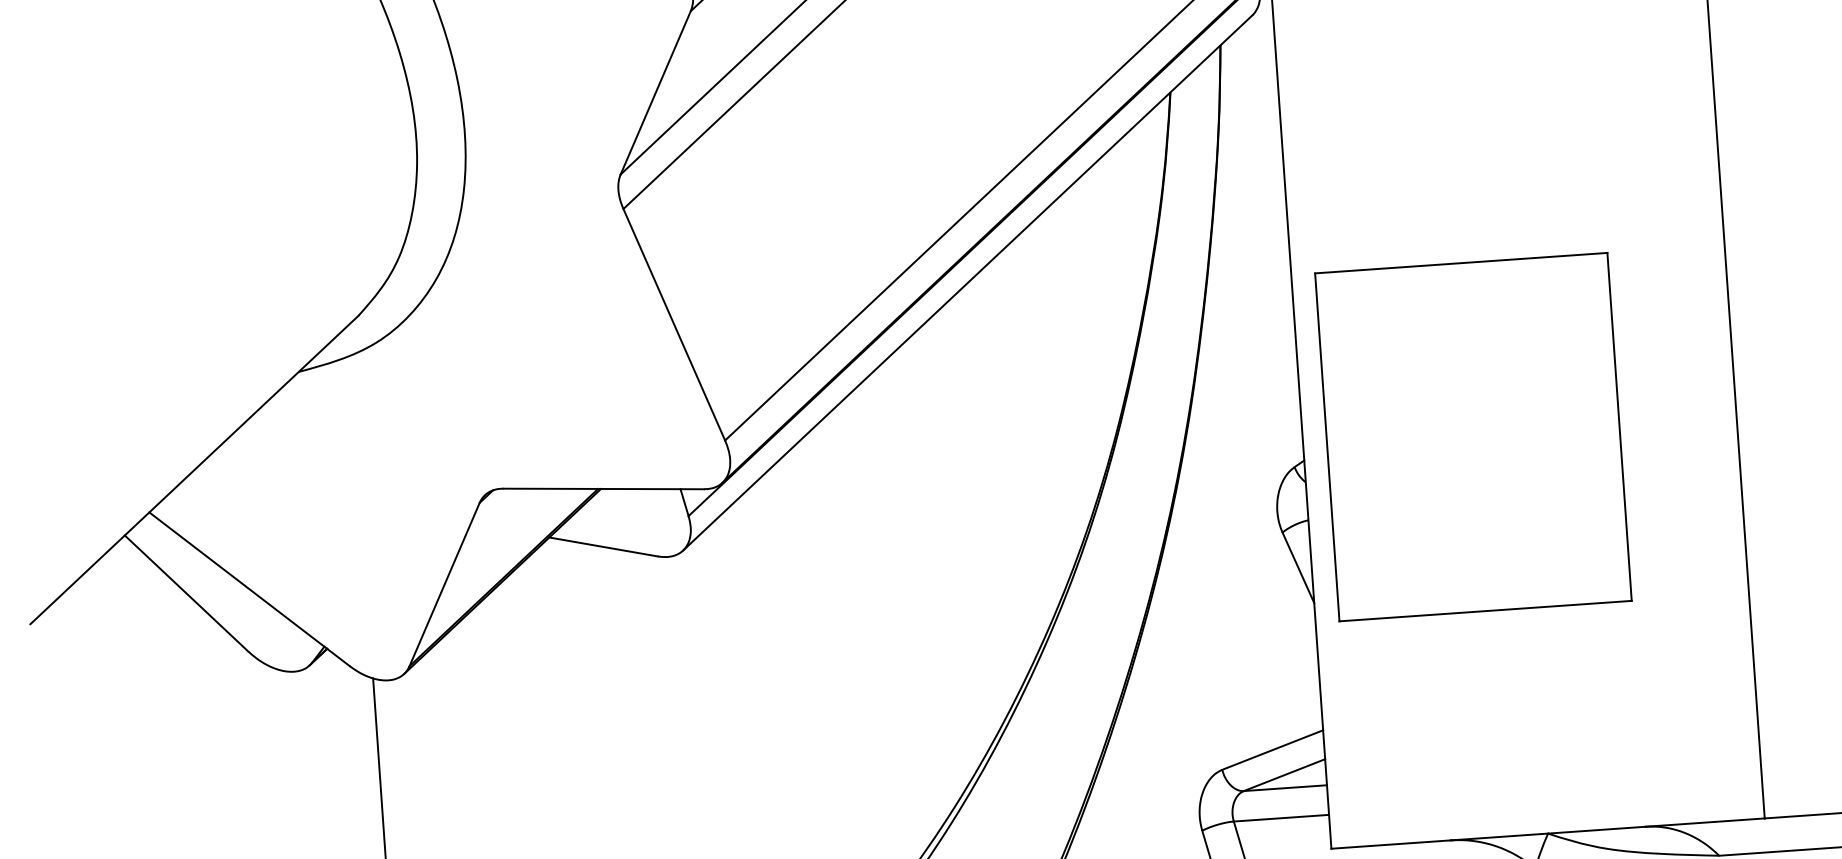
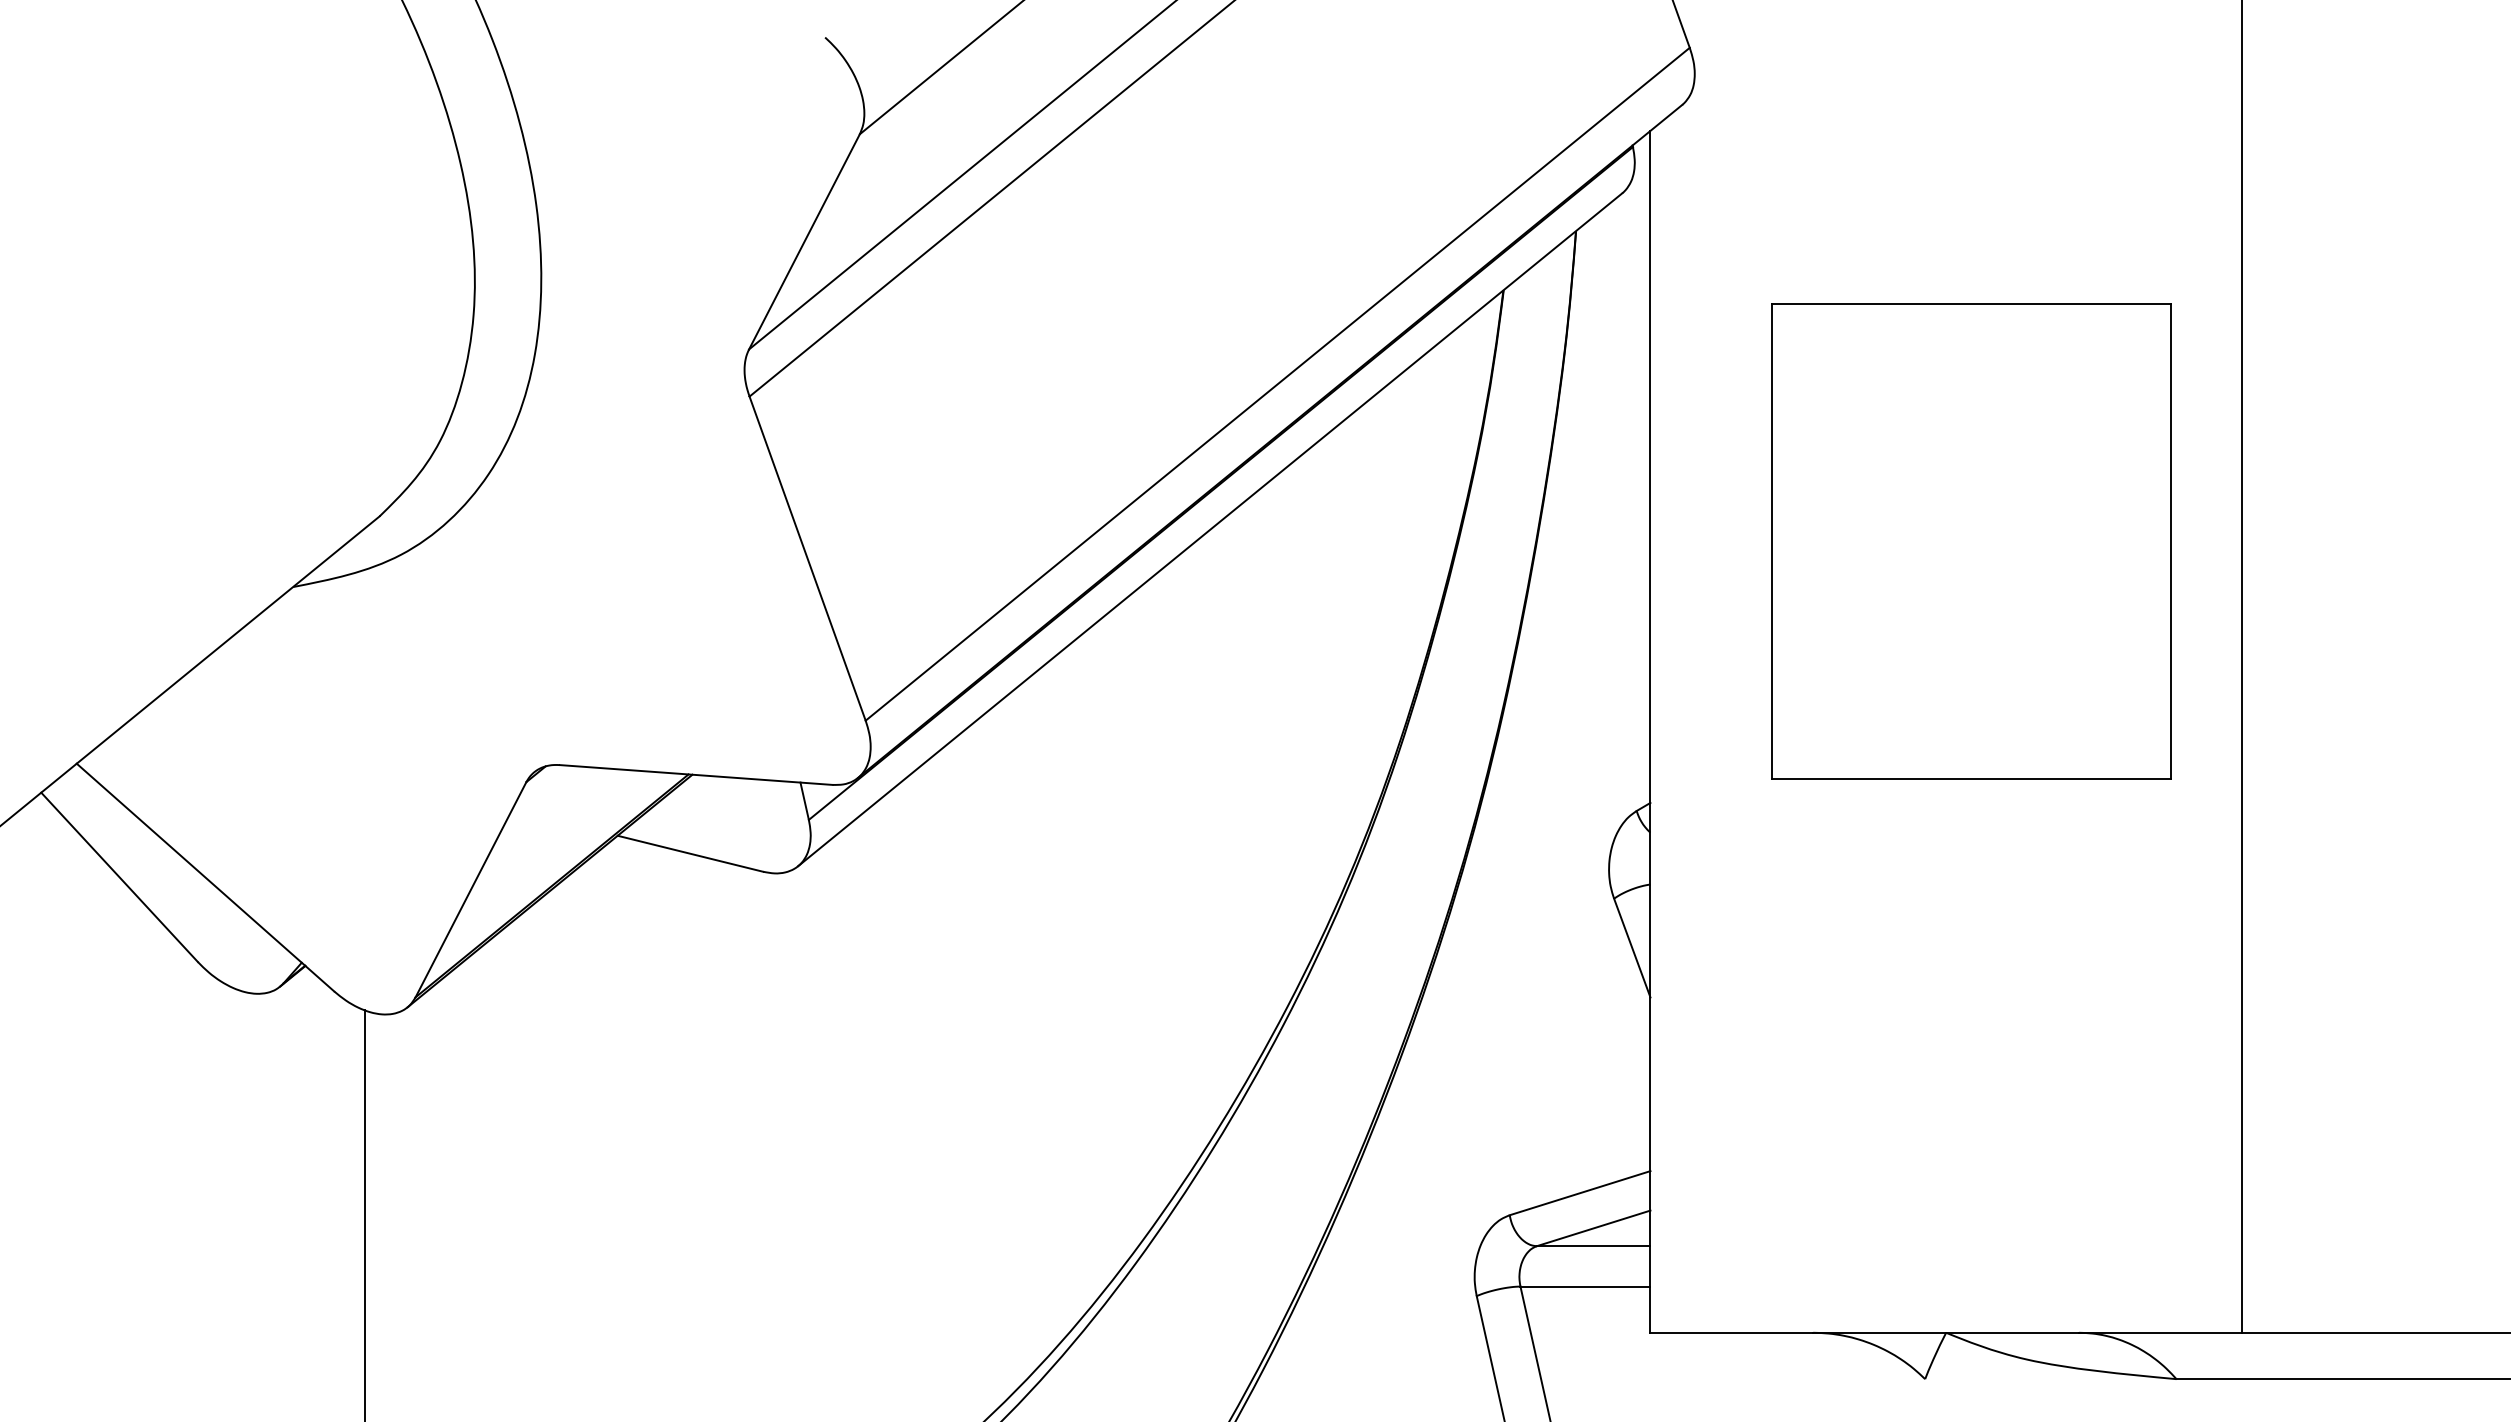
part: (1473, 437) -> (1971, 541), moved

